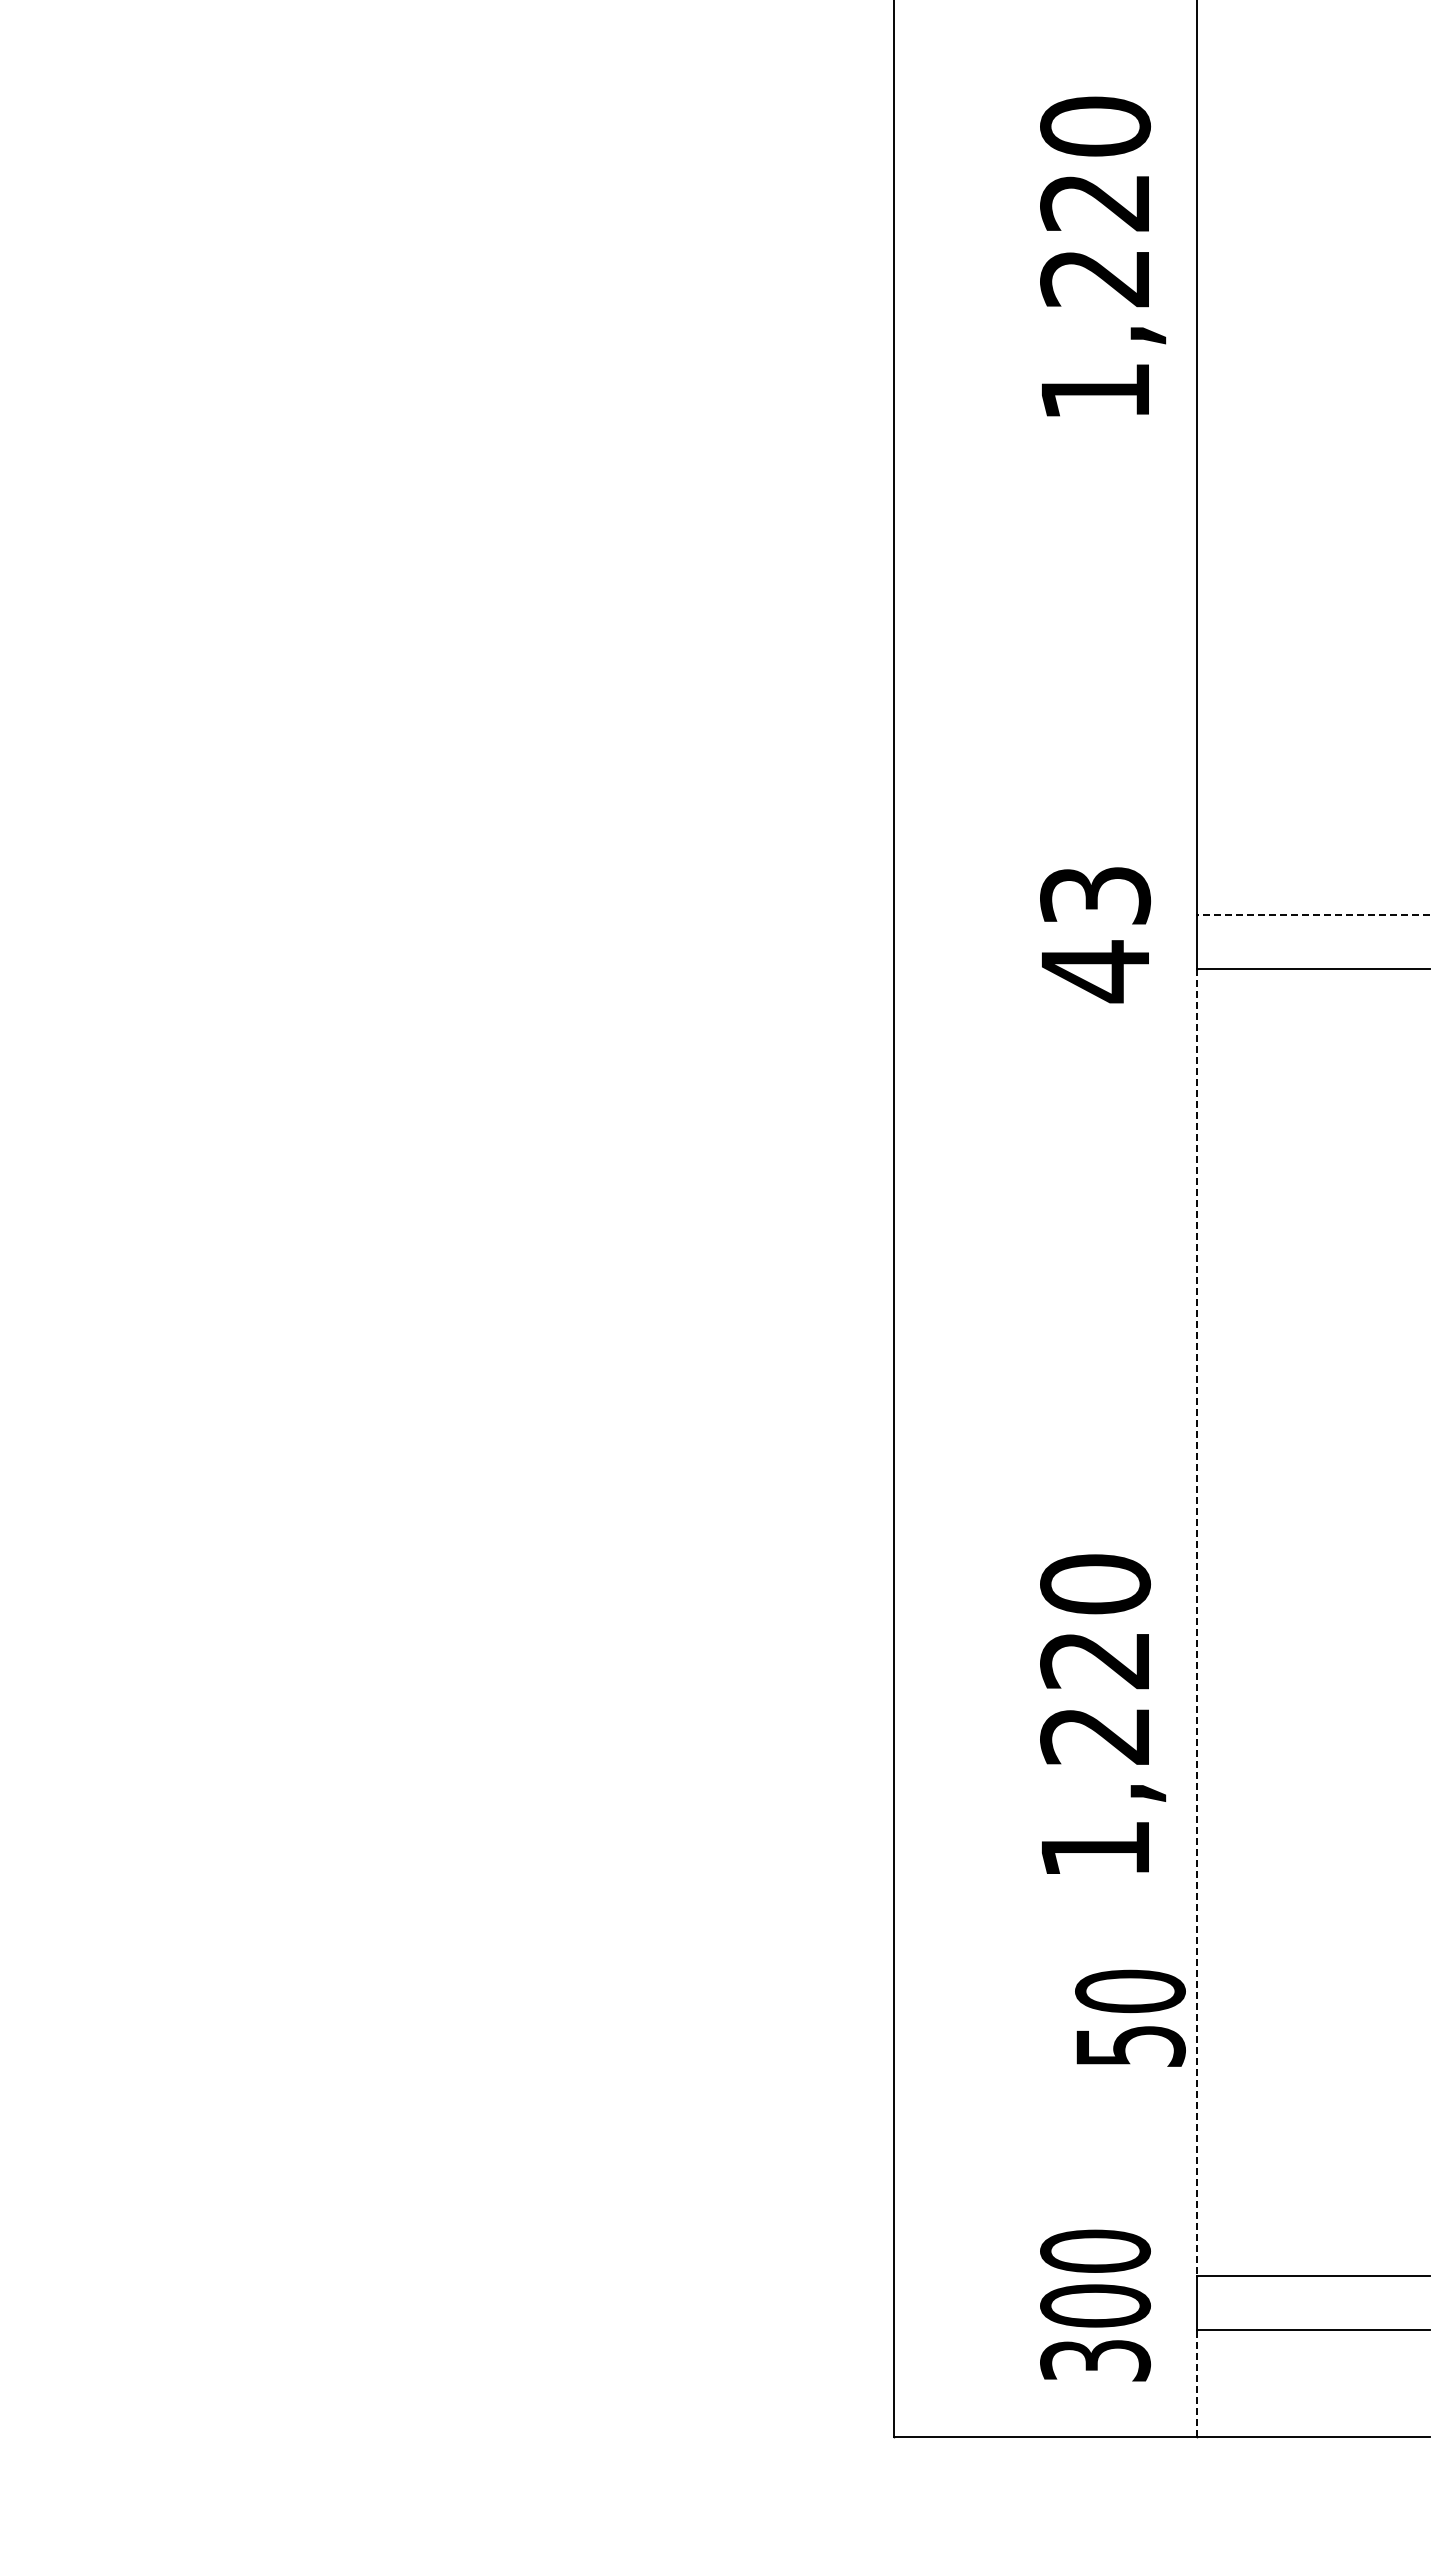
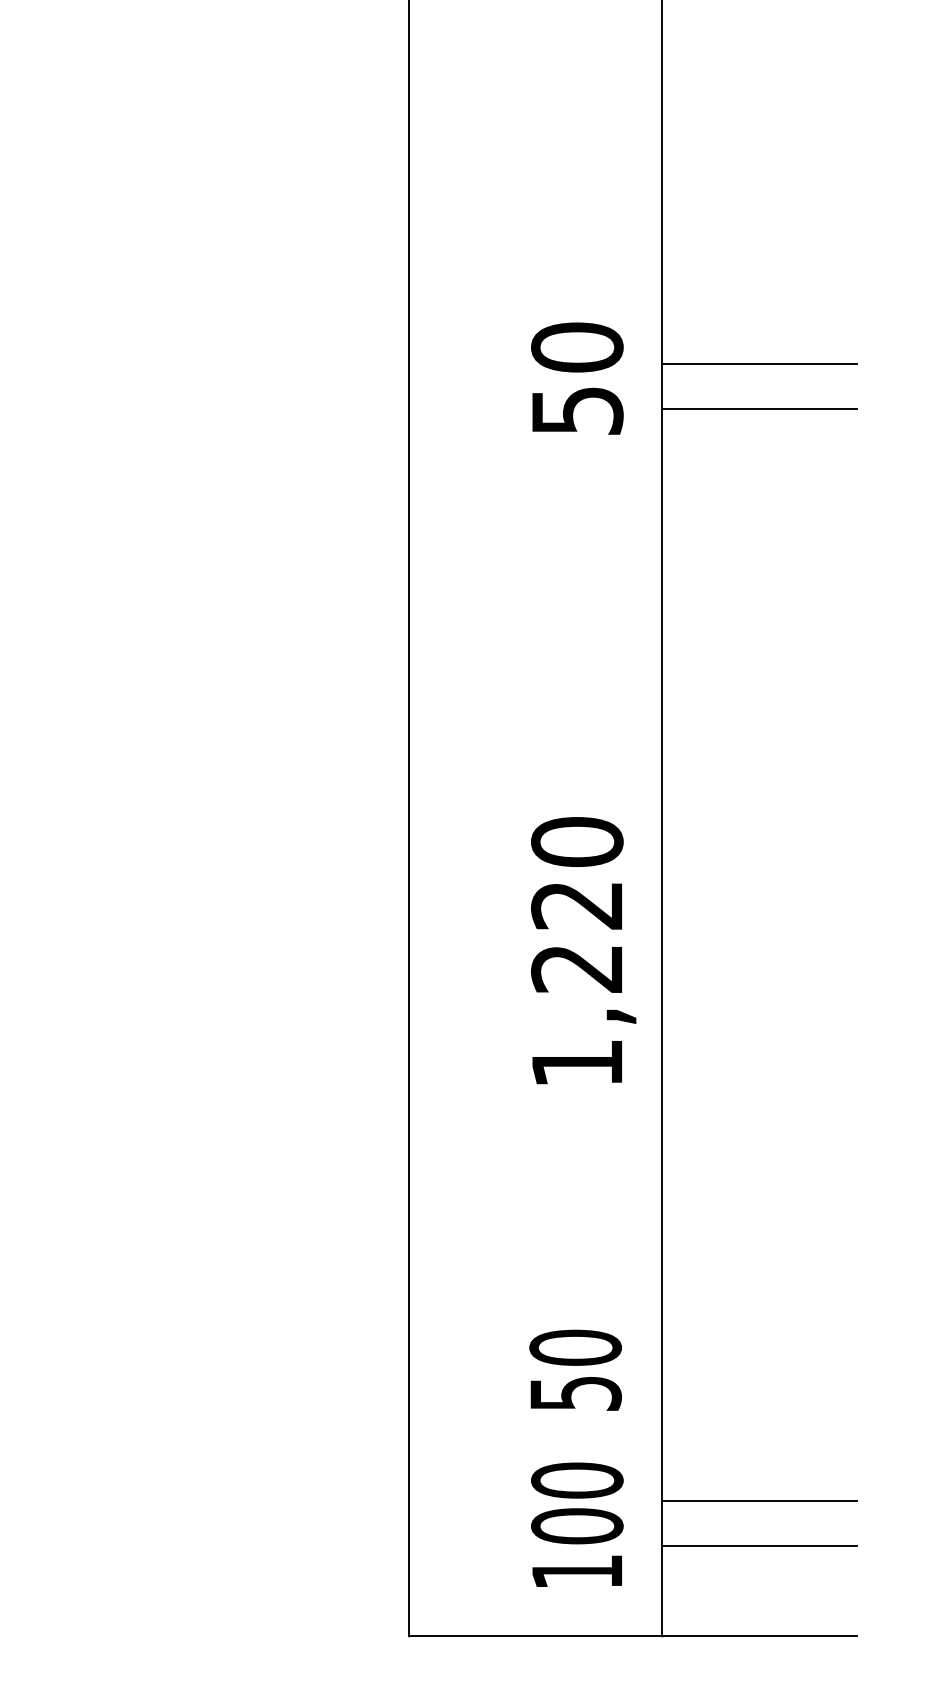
line: (1312, 915) -> (758, 364), dashed -> solid
text: (1095, 934) -> (577, 380), 43 -> 50
line: (1197, 1622) -> (662, 955), dashed -> solid
text: (1103, 1713) -> (584, 950), moved
text: (1130, 2017) -> (575, 1369), moved
text: (1095, 2360) -> (577, 1571), 300 -> 100
line: (1197, 2383) -> (662, 1591), dashed -> solid

